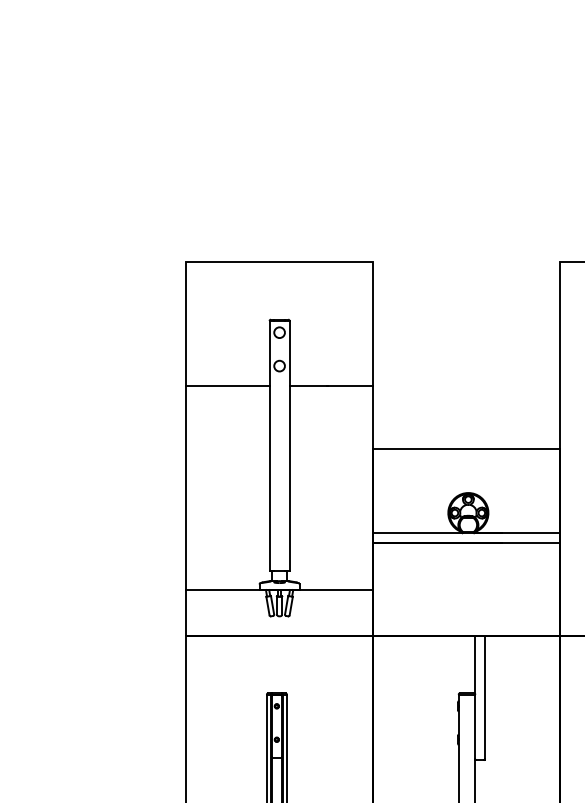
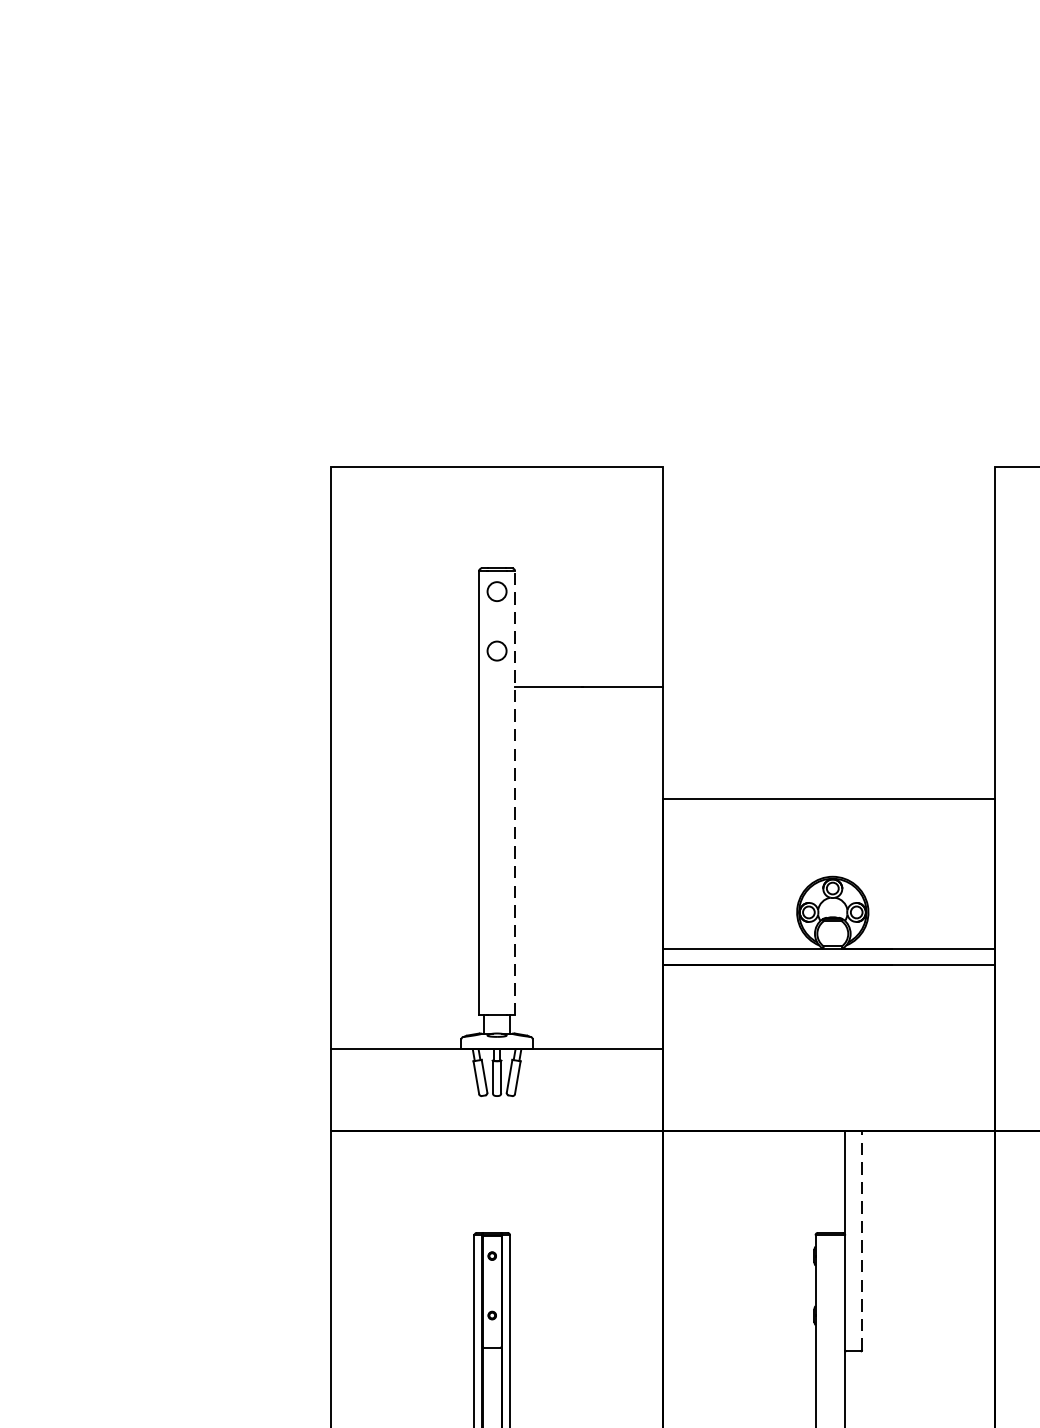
line: (227, 386) -> (404, 687), removed
line: (289, 445) -> (514, 792), solid -> dashed
line: (484, 697) -> (861, 1240), solid -> dashed

